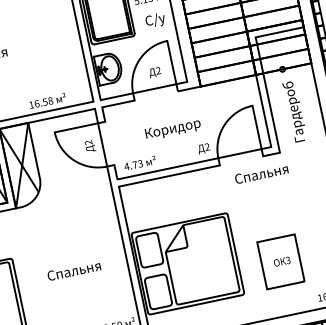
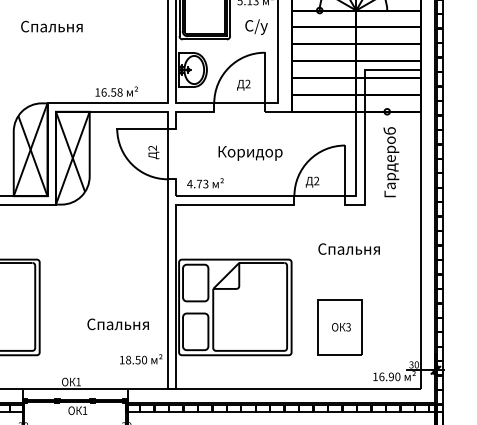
text: (203, 148) -> (312, 181), moved
text: (260, 173) -> (348, 248), moved
text: (73, 271) -> (117, 324), moved

